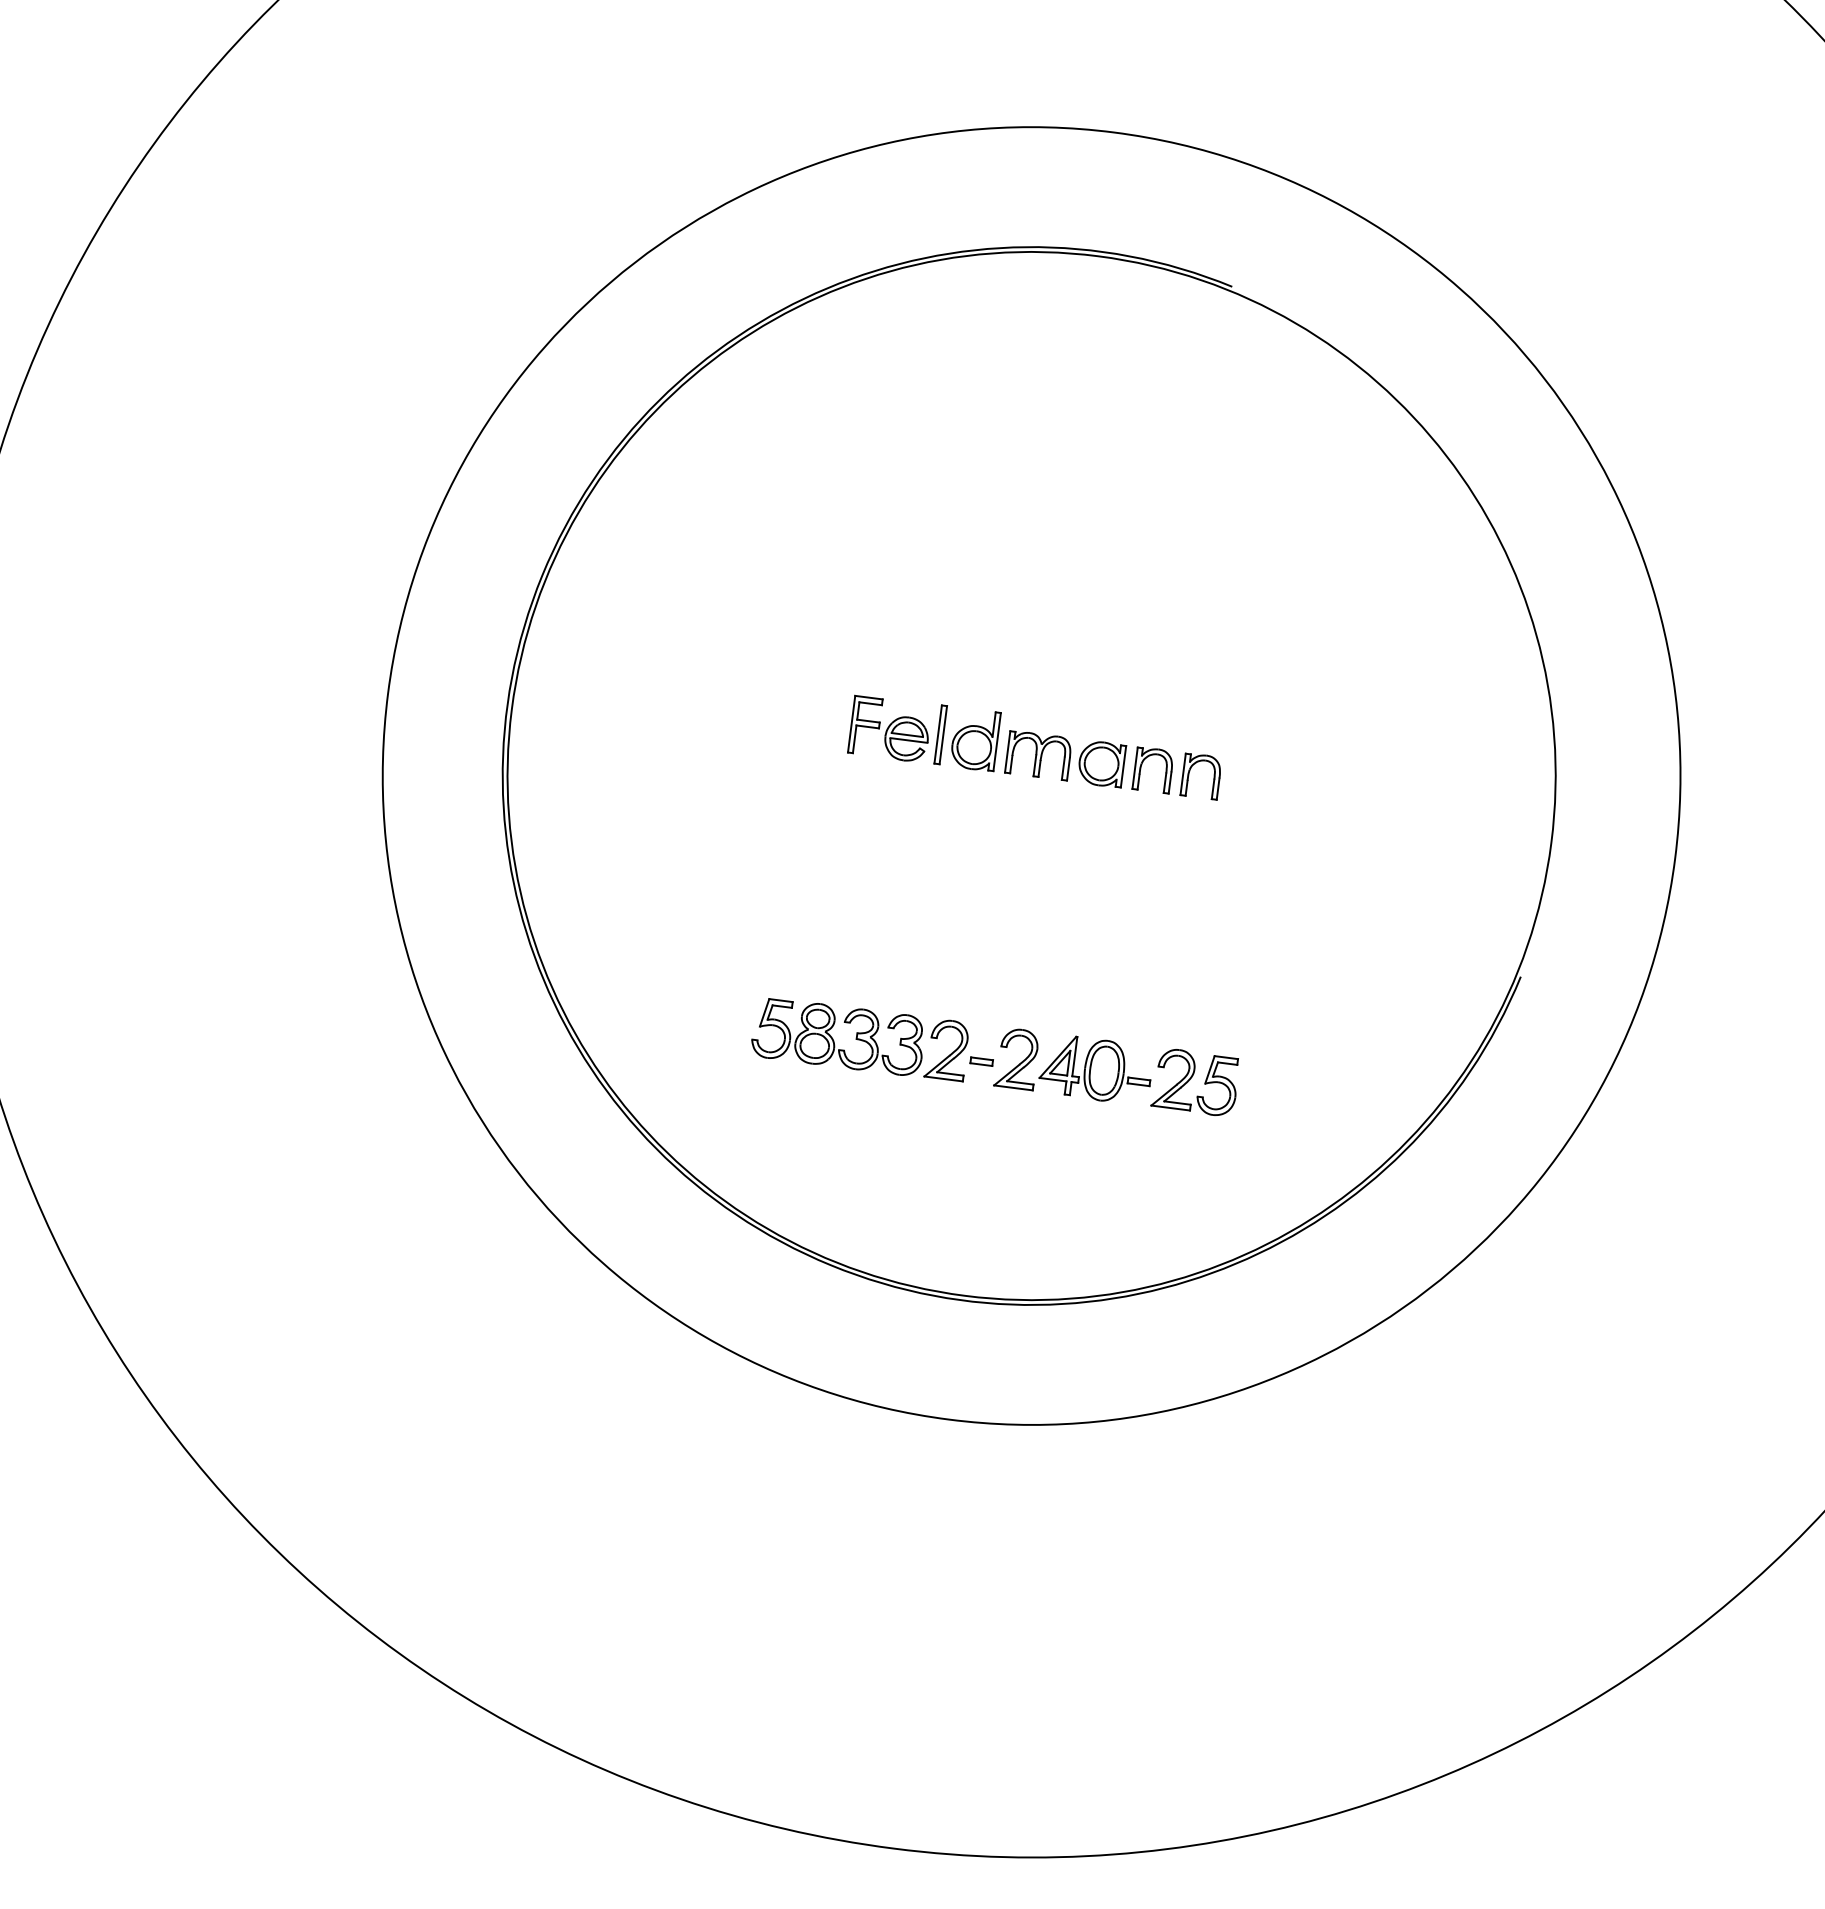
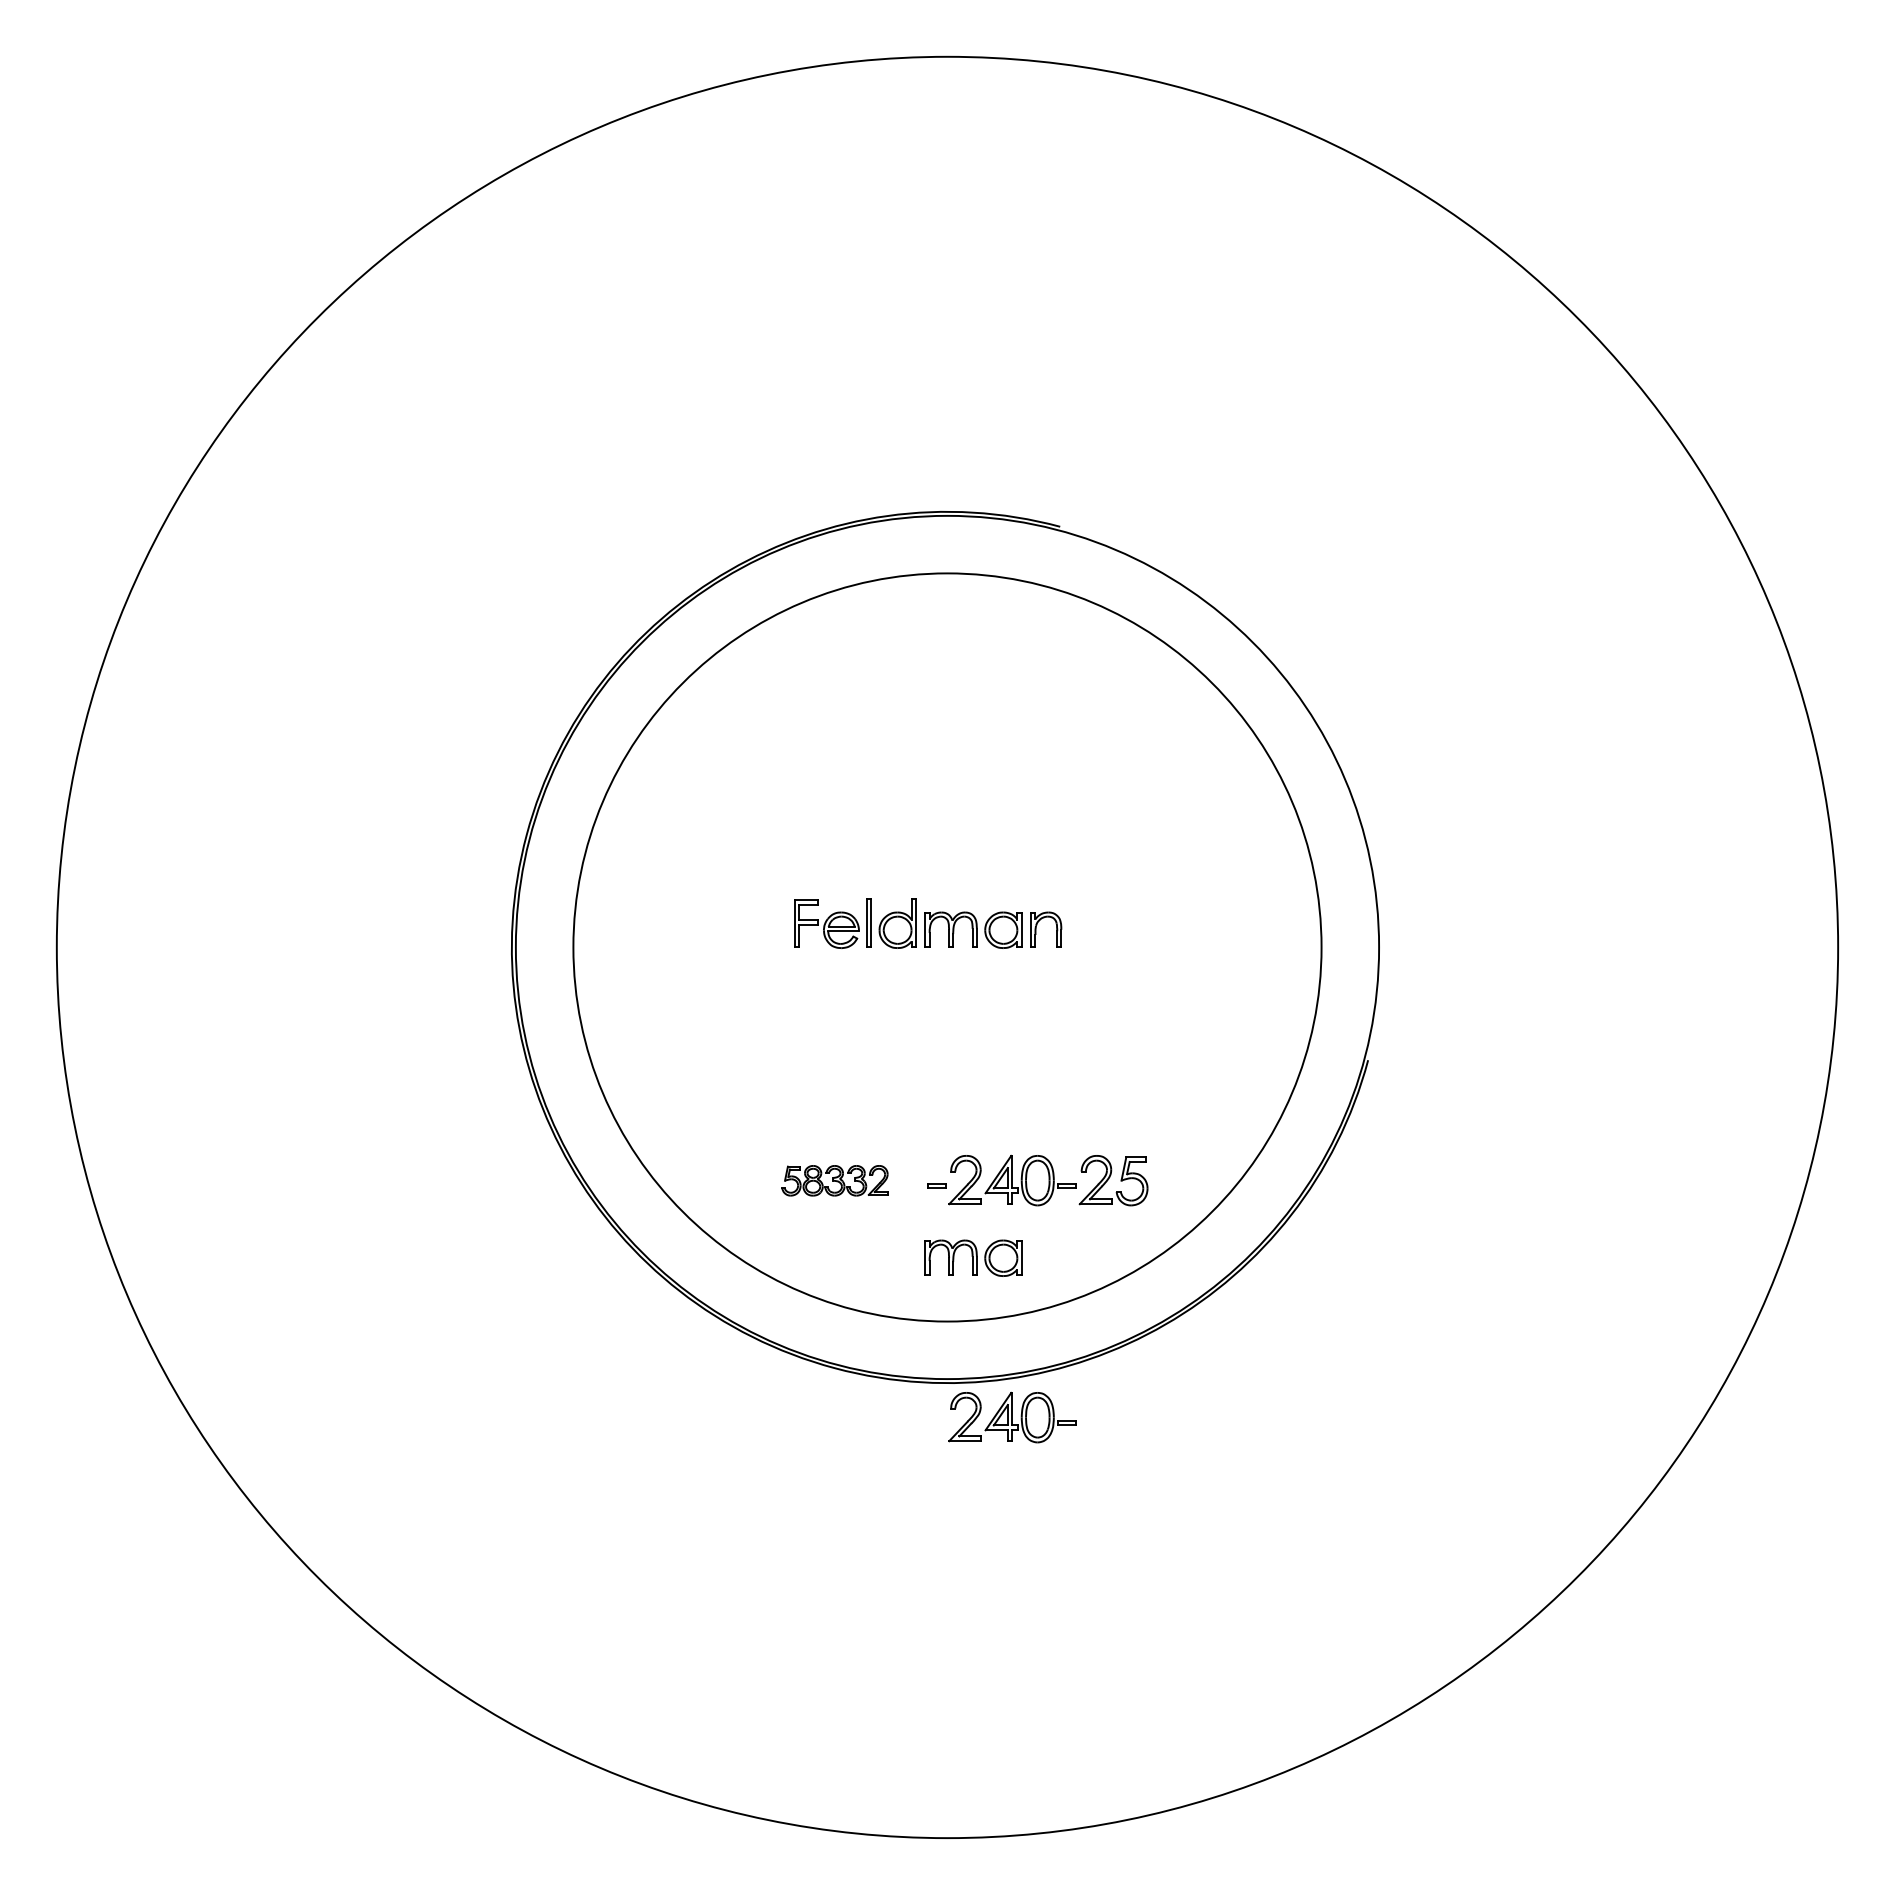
part: (1191, 769) -> (1077, 925), removed
circle: (1031, 776) -> (947, 947), size x0.7
part: (859, 1039) -> (834, 1180), size x0.6
part: (1015, 1153) -> (973, 1257), added
part: (1037, 1352) -> (1012, 1417), added

